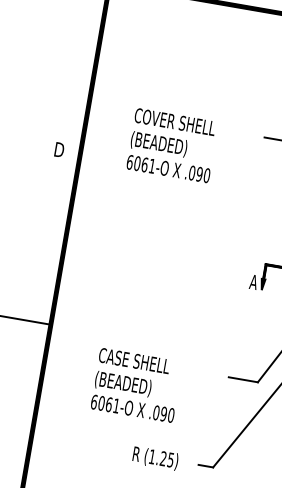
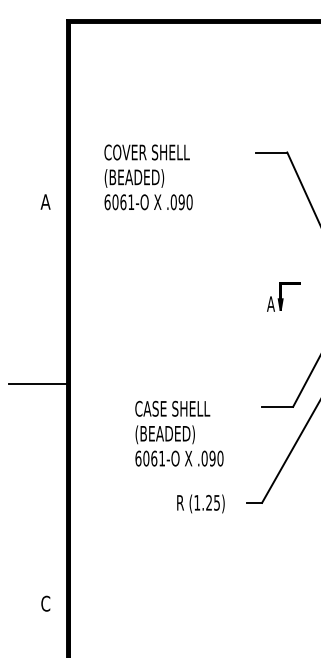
text: (172, 145) -> (148, 177), moved
text: (58, 149) -> (45, 201), D -> A
text: (136, 385) -> (179, 433), moved

